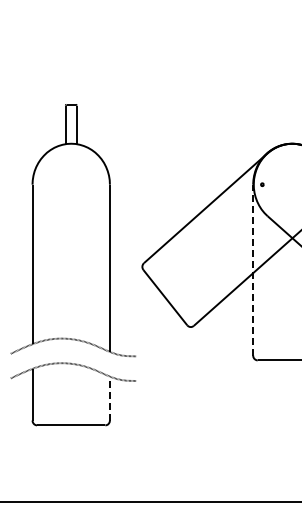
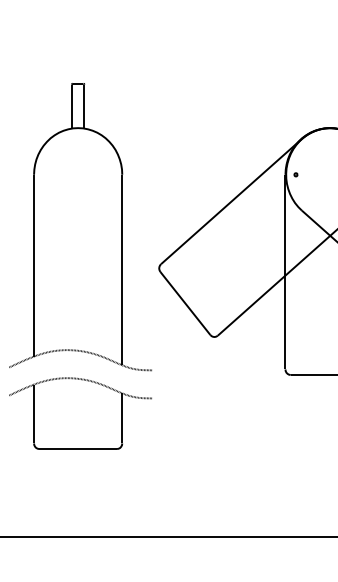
line: (253, 269) -> (285, 271), dashed -> solid
line: (109, 398) -> (121, 418), dashed -> solid

